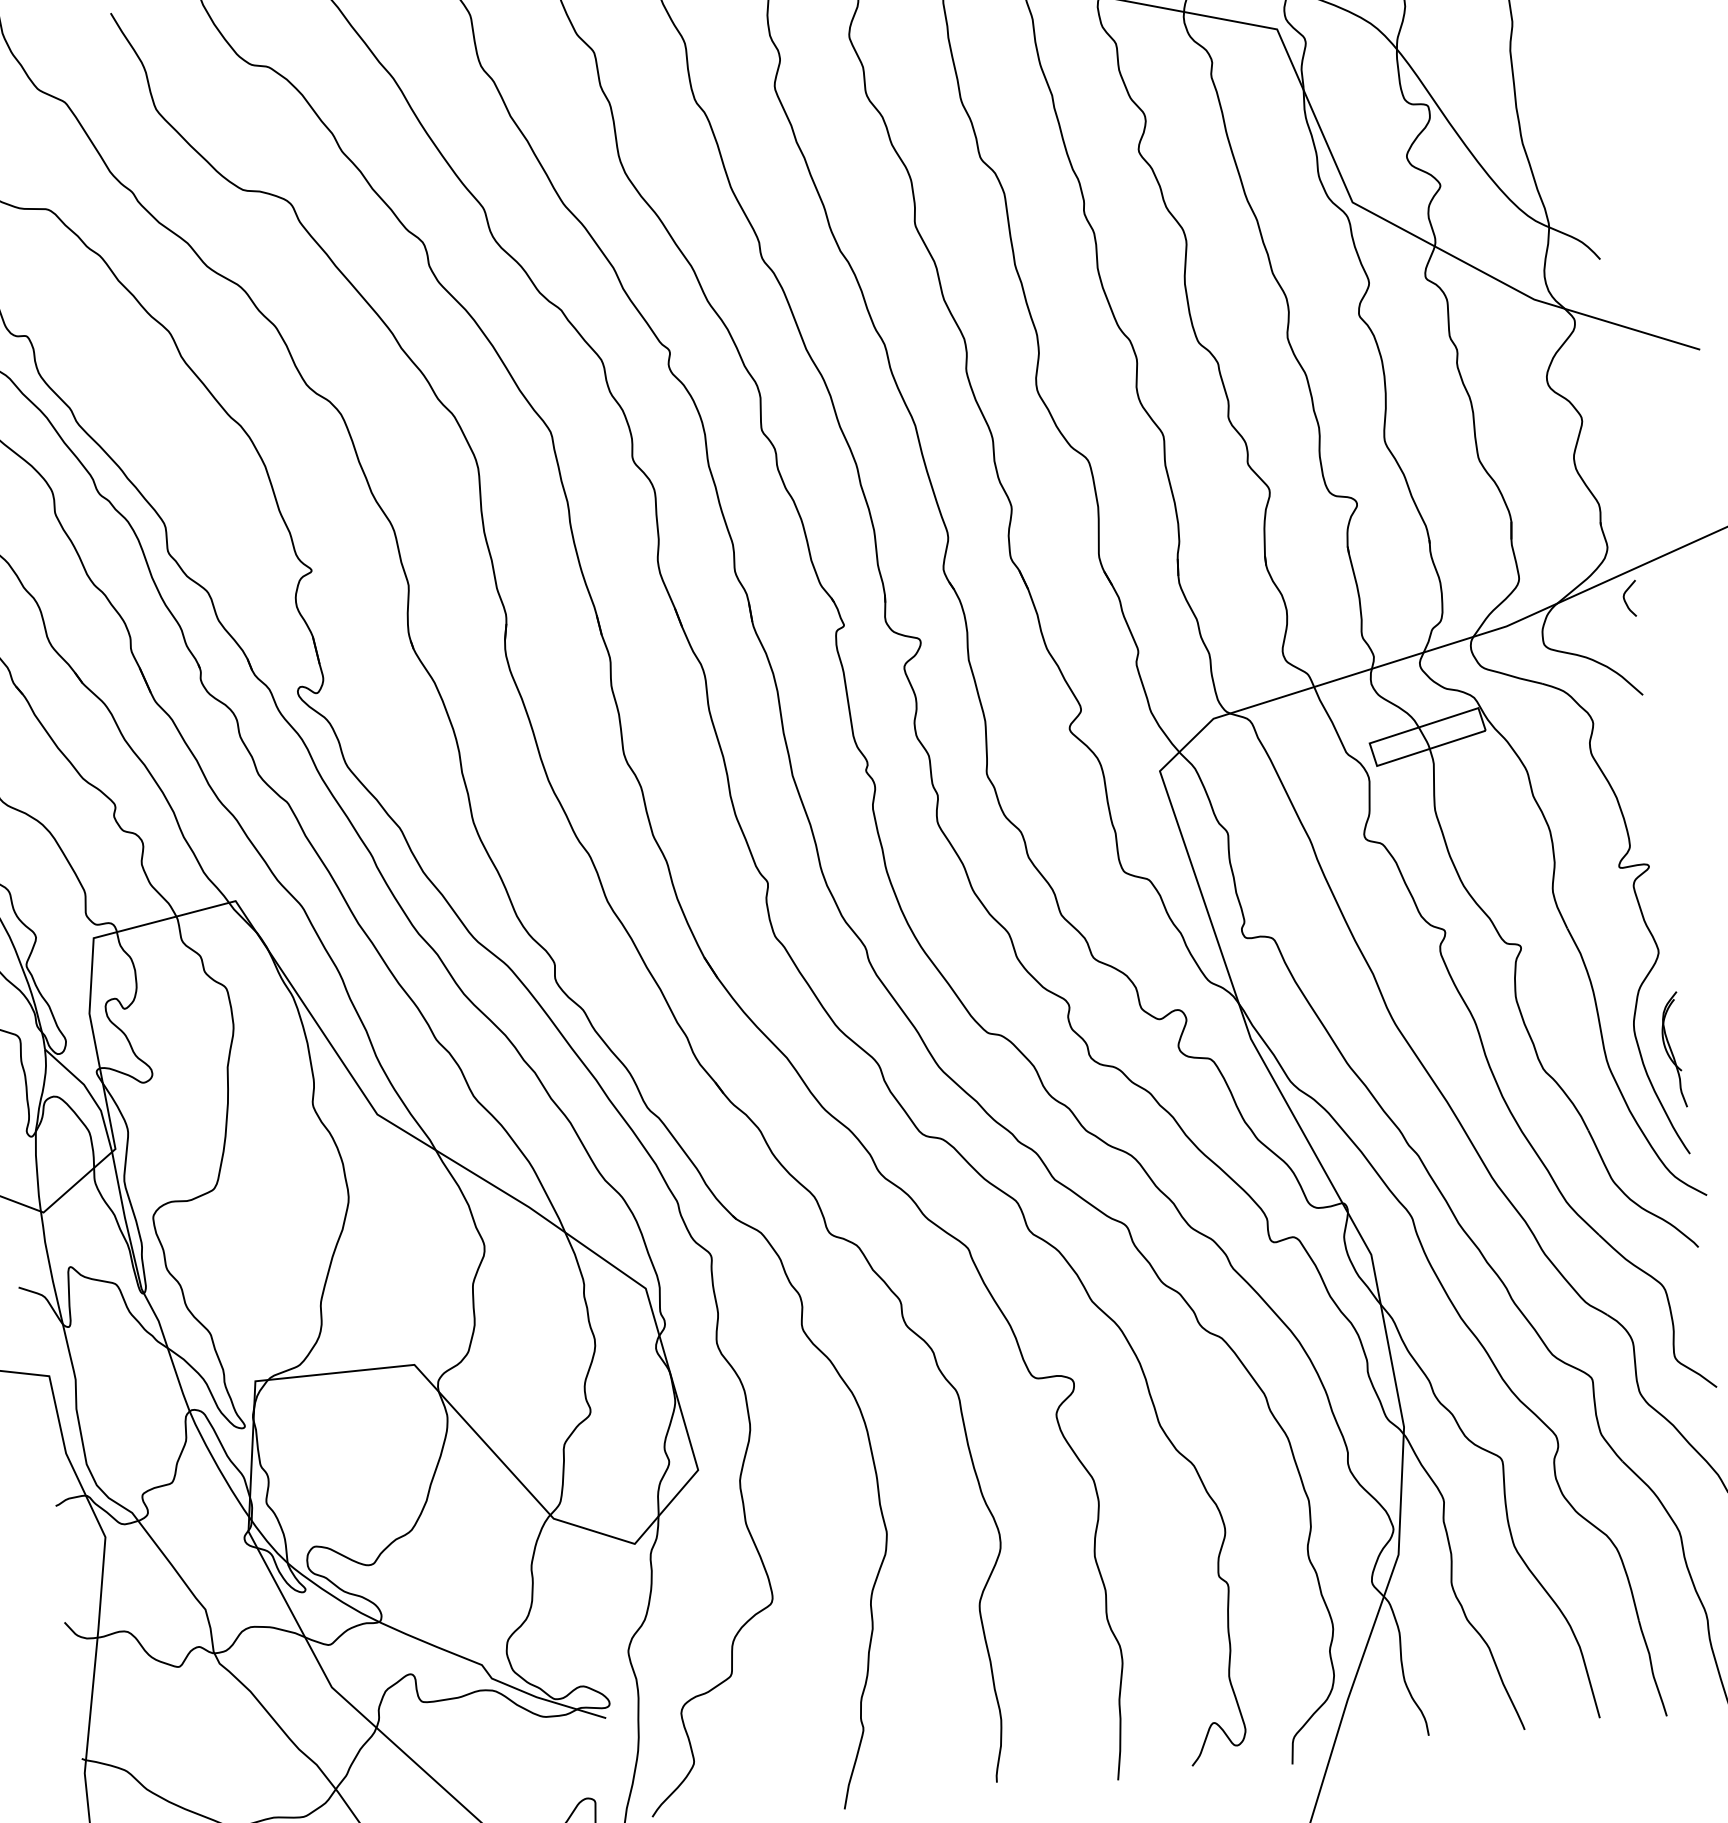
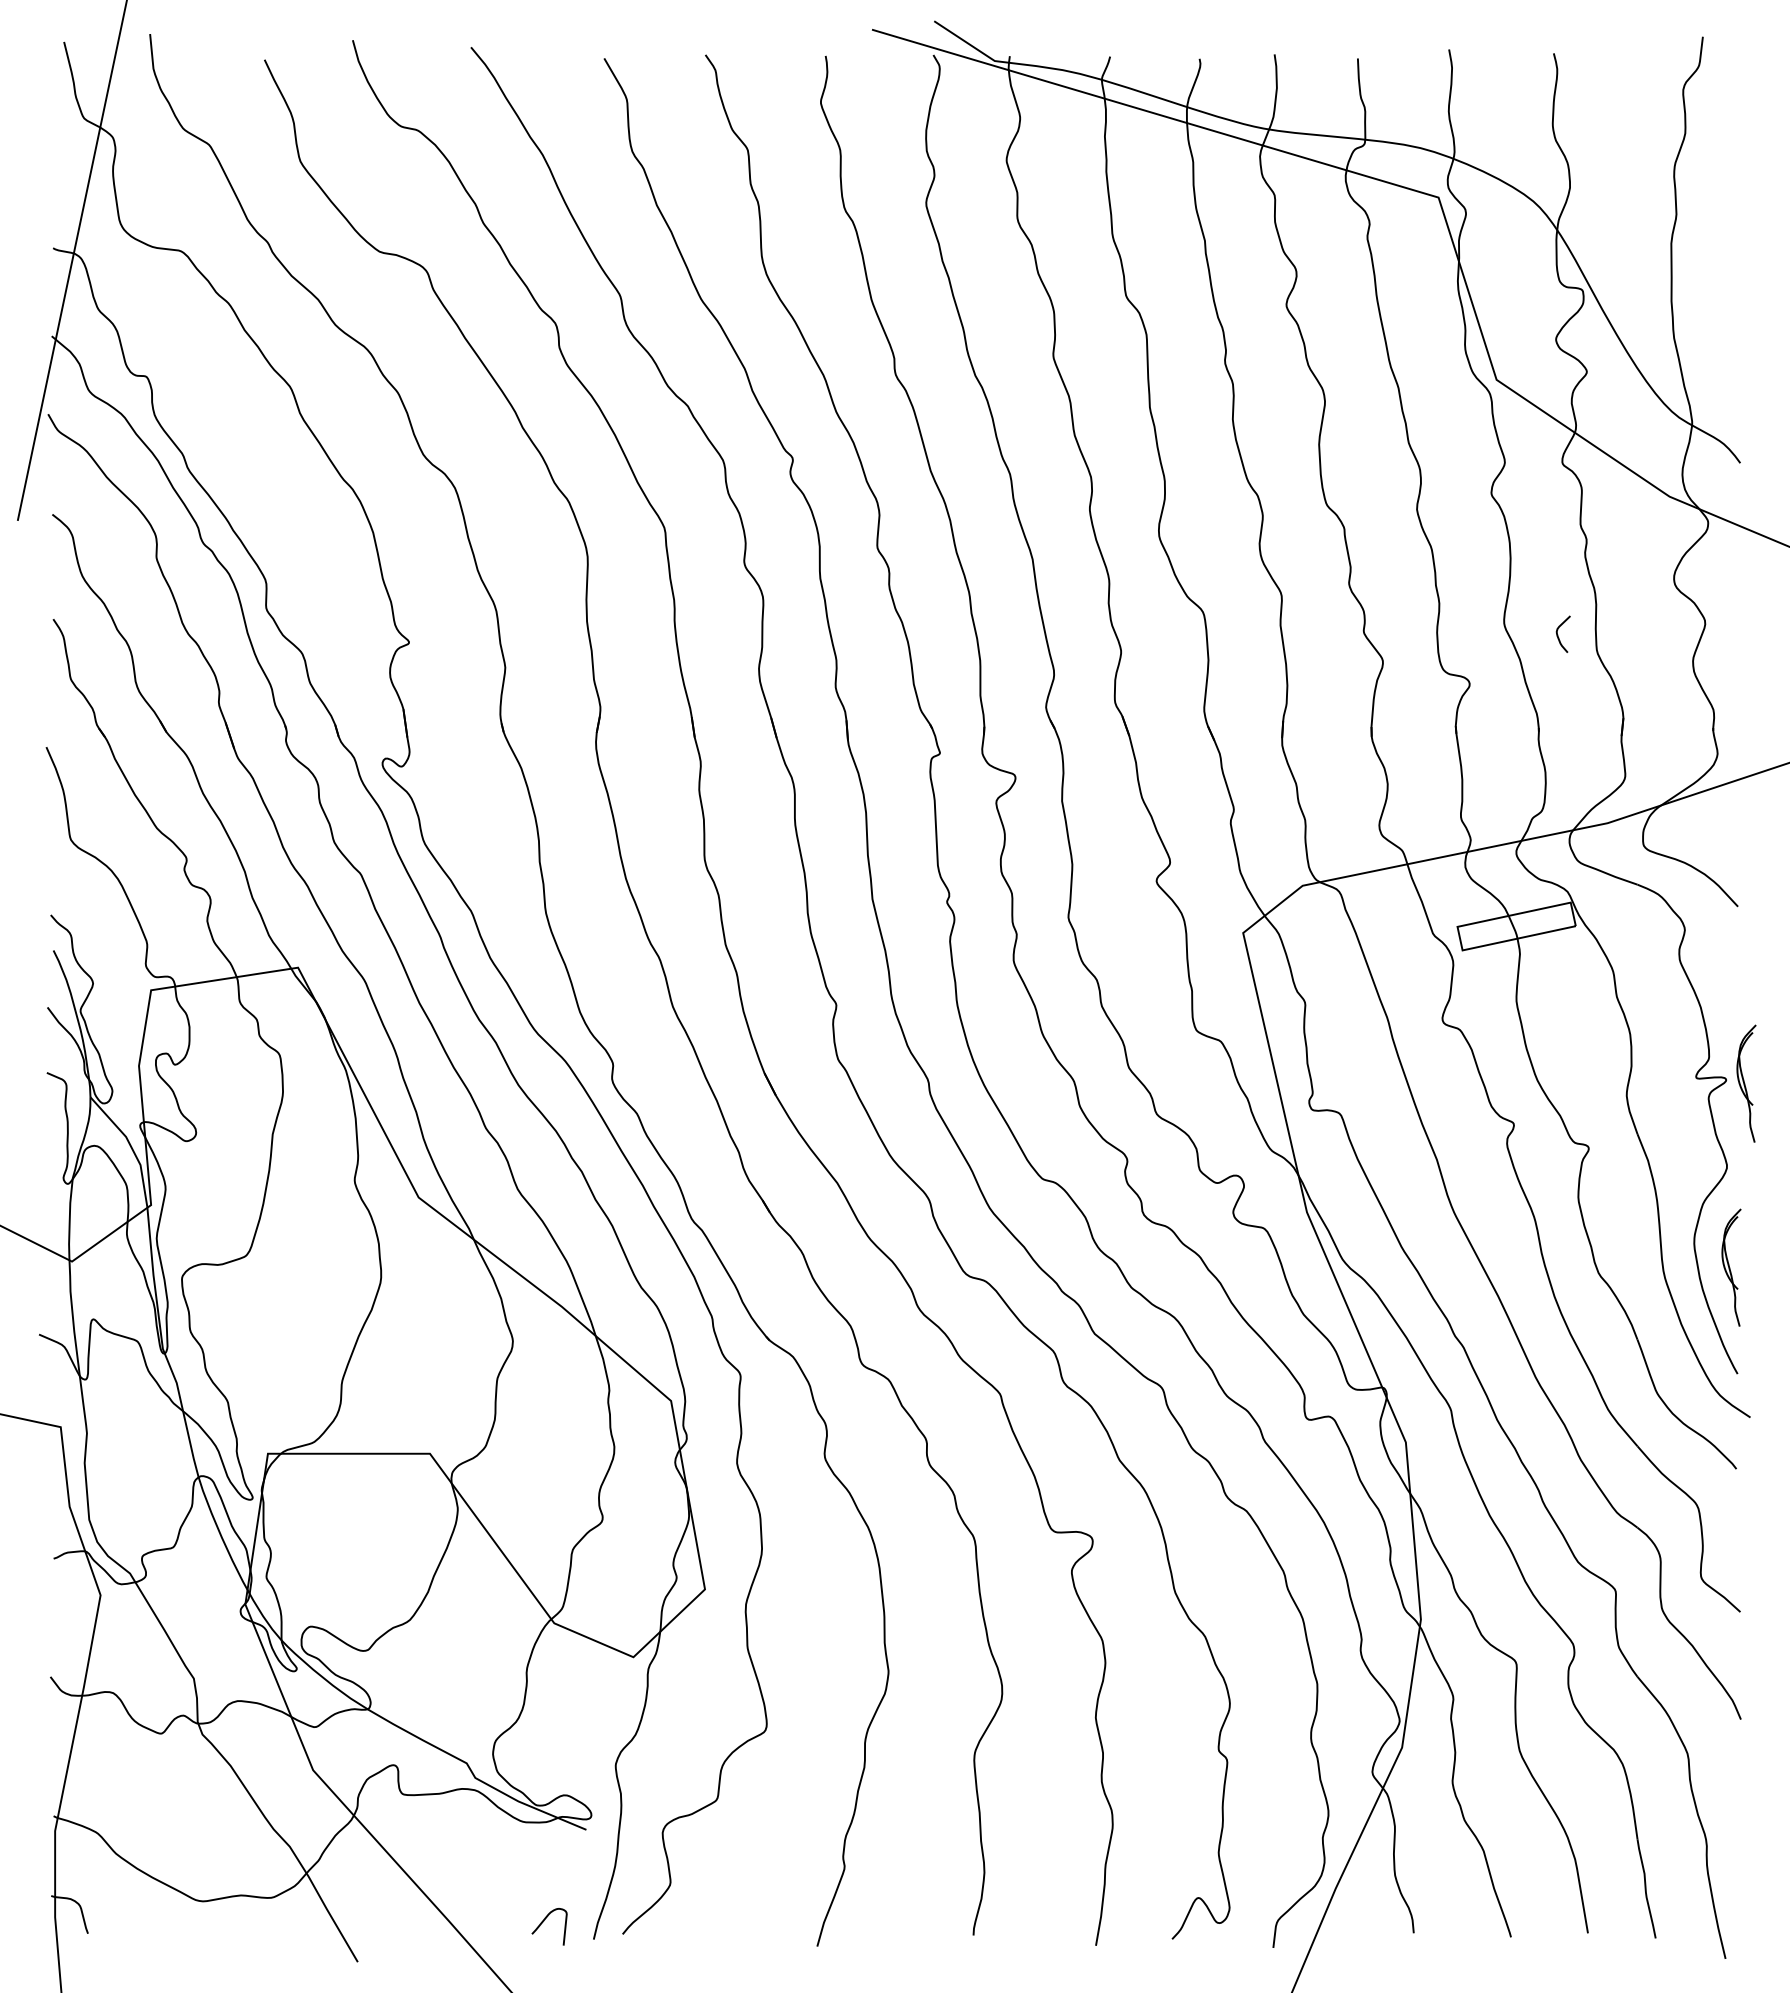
curve: (1625, 599) -> (1558, 634), moved
part: (1669, 867) -> (1746, 1083), added

